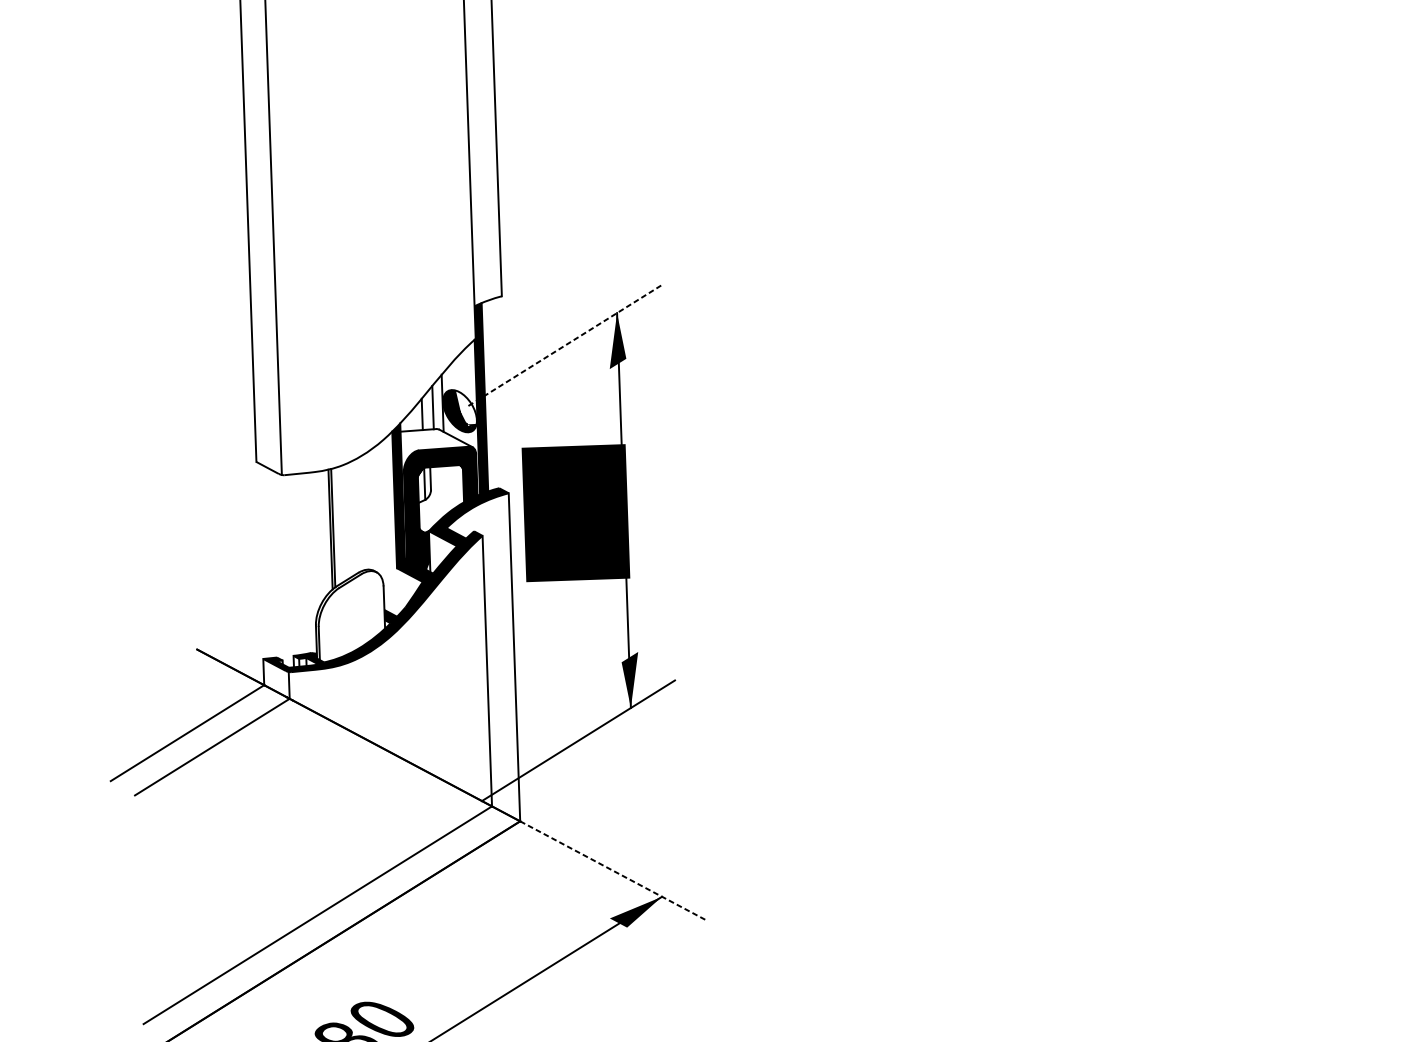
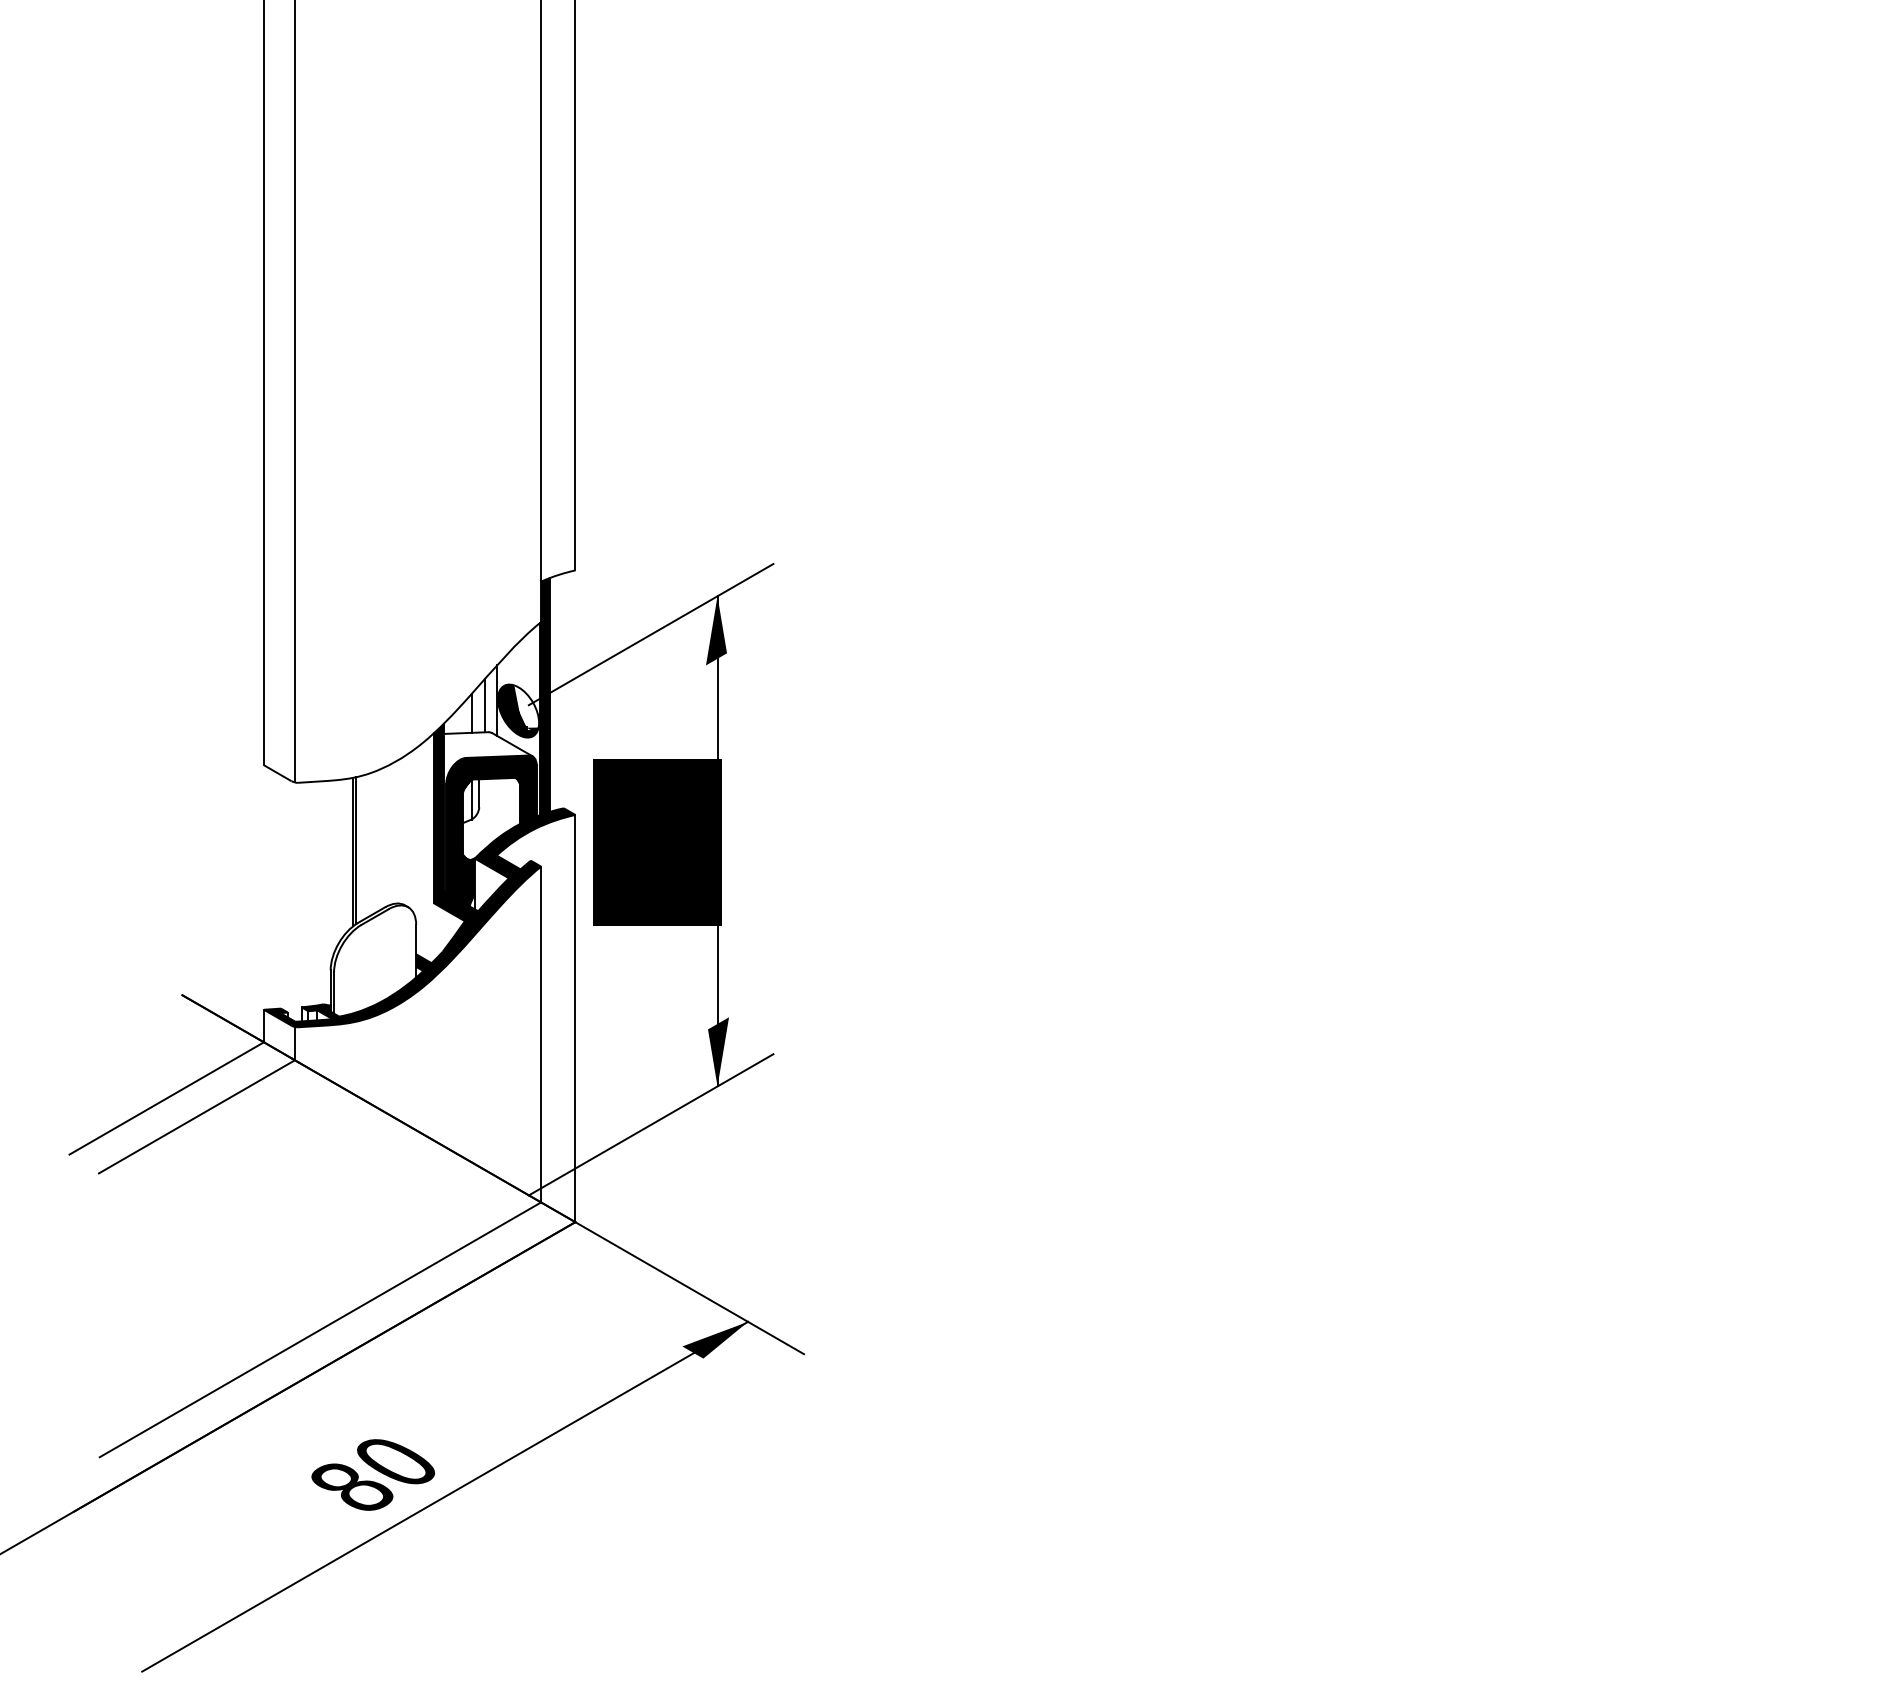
line: (564, 345) -> (650, 634), dashed -> solid
line: (613, 871) -> (689, 1288), dashed -> solid

